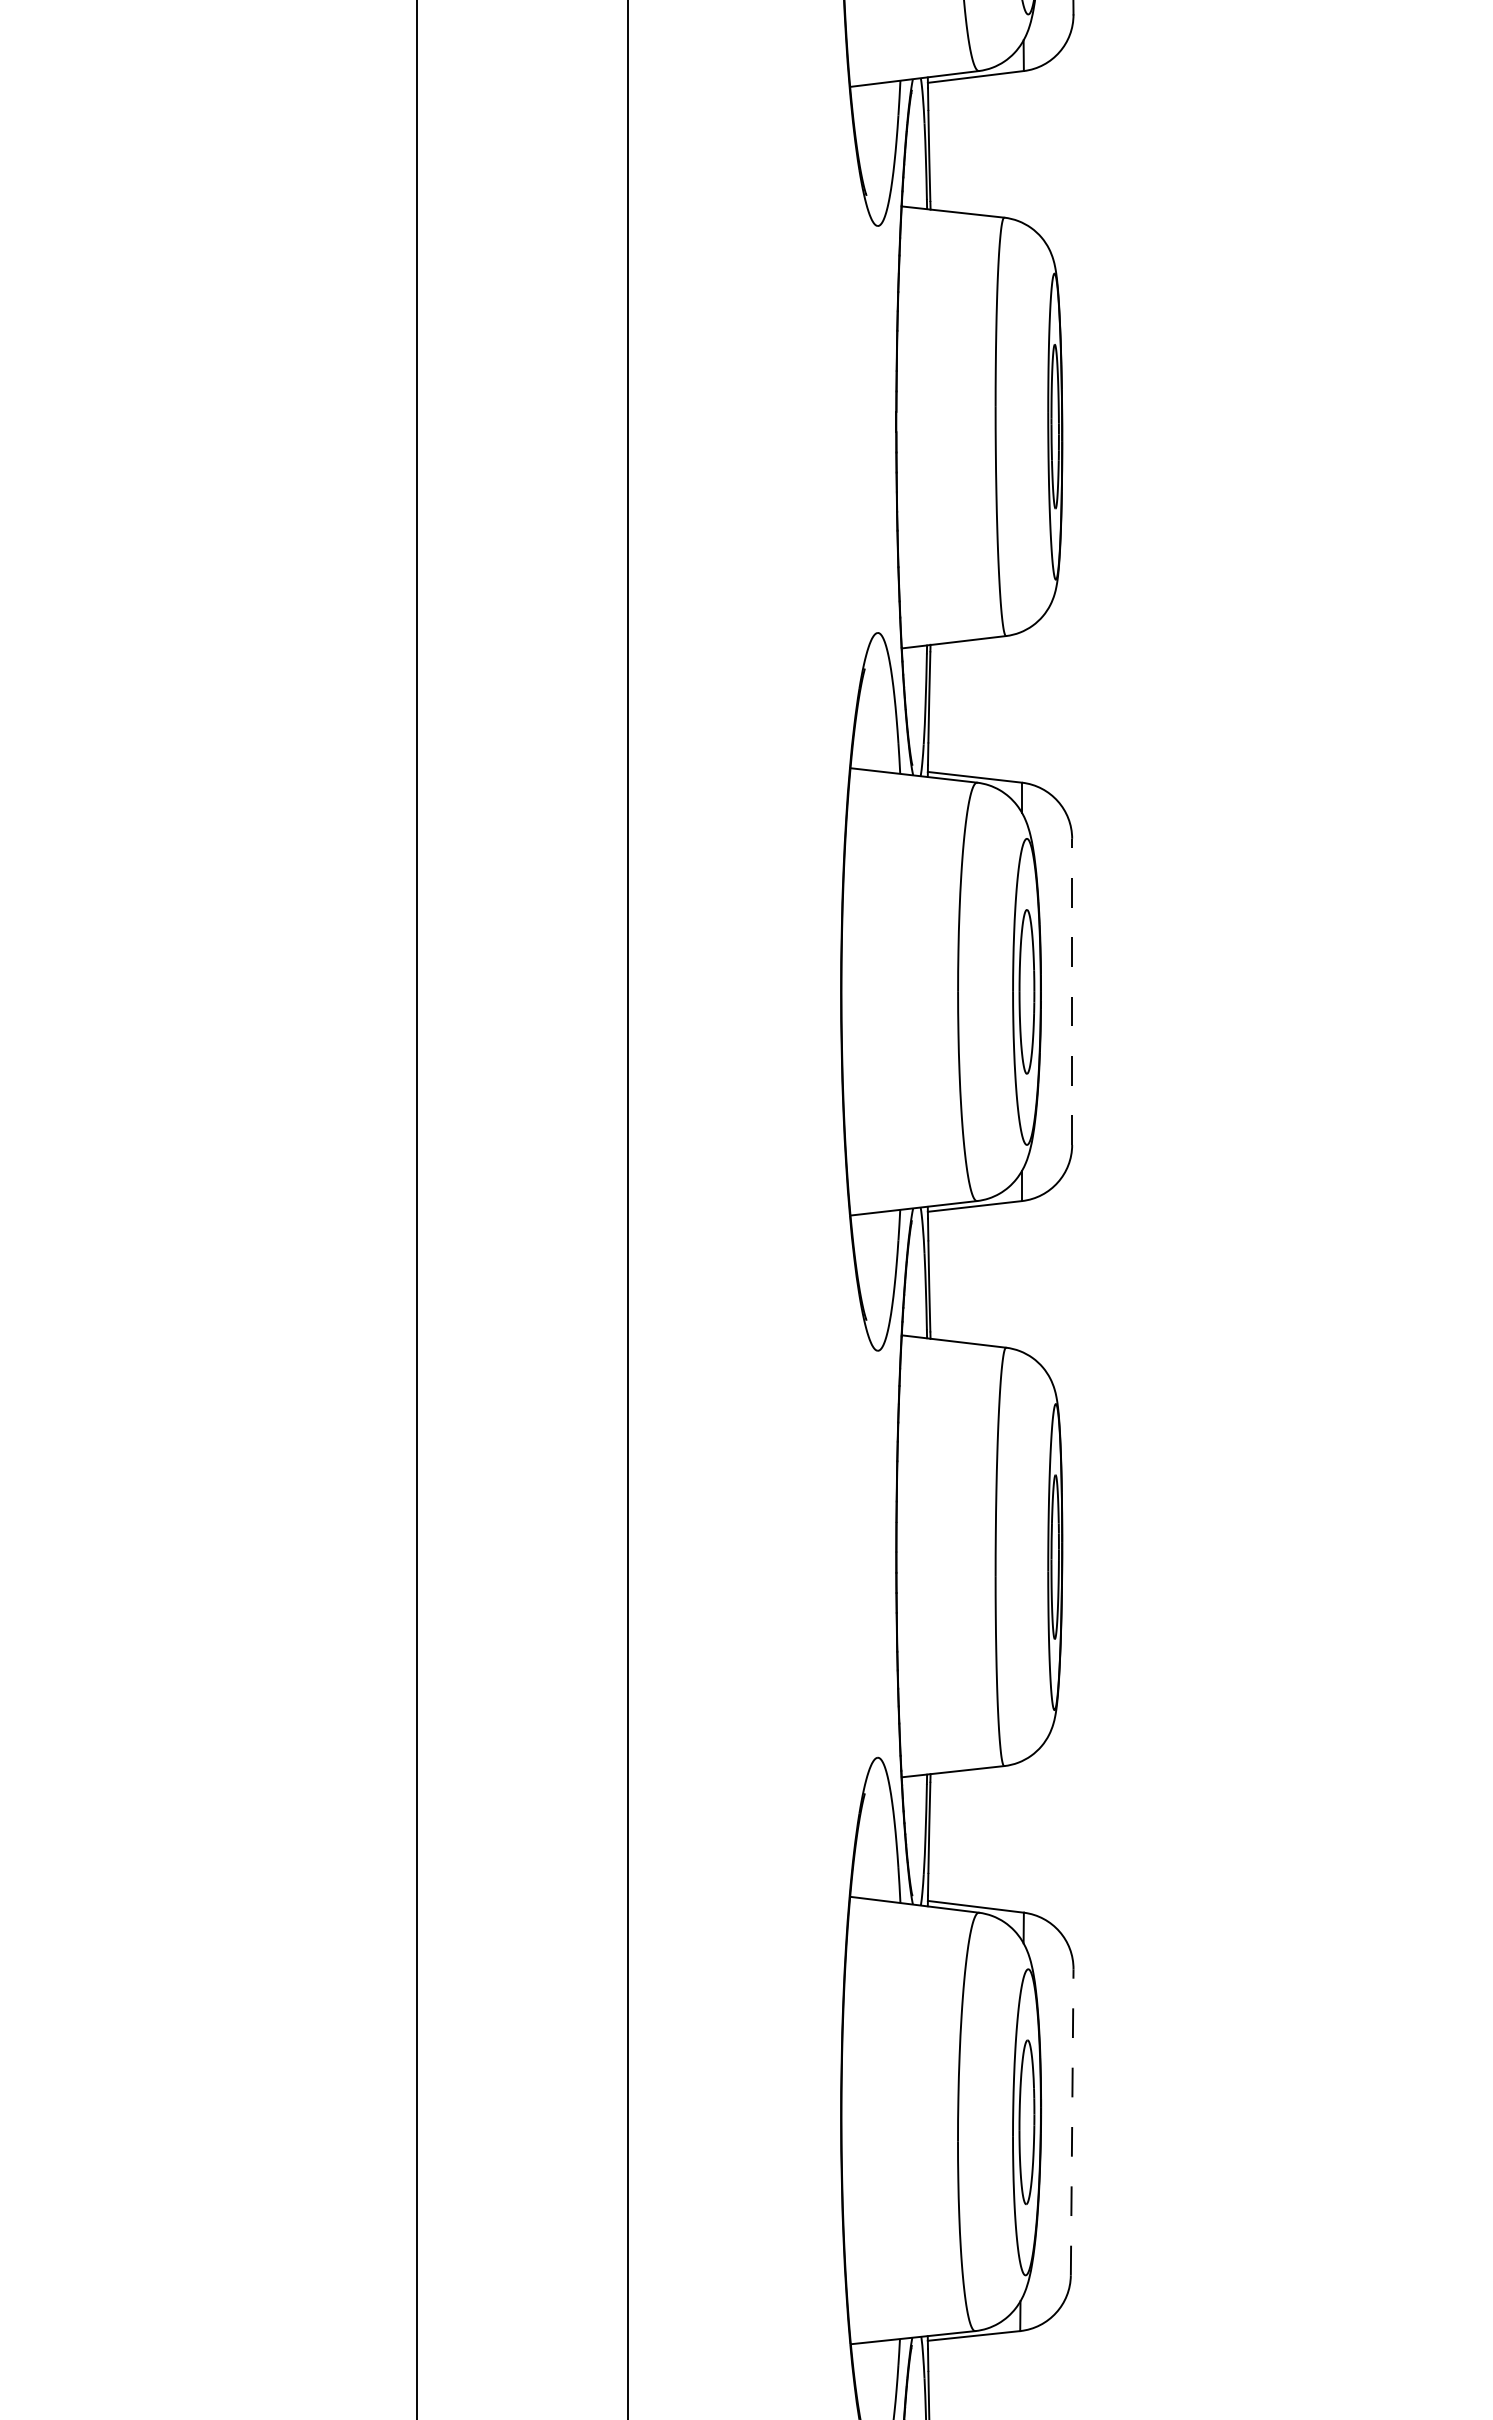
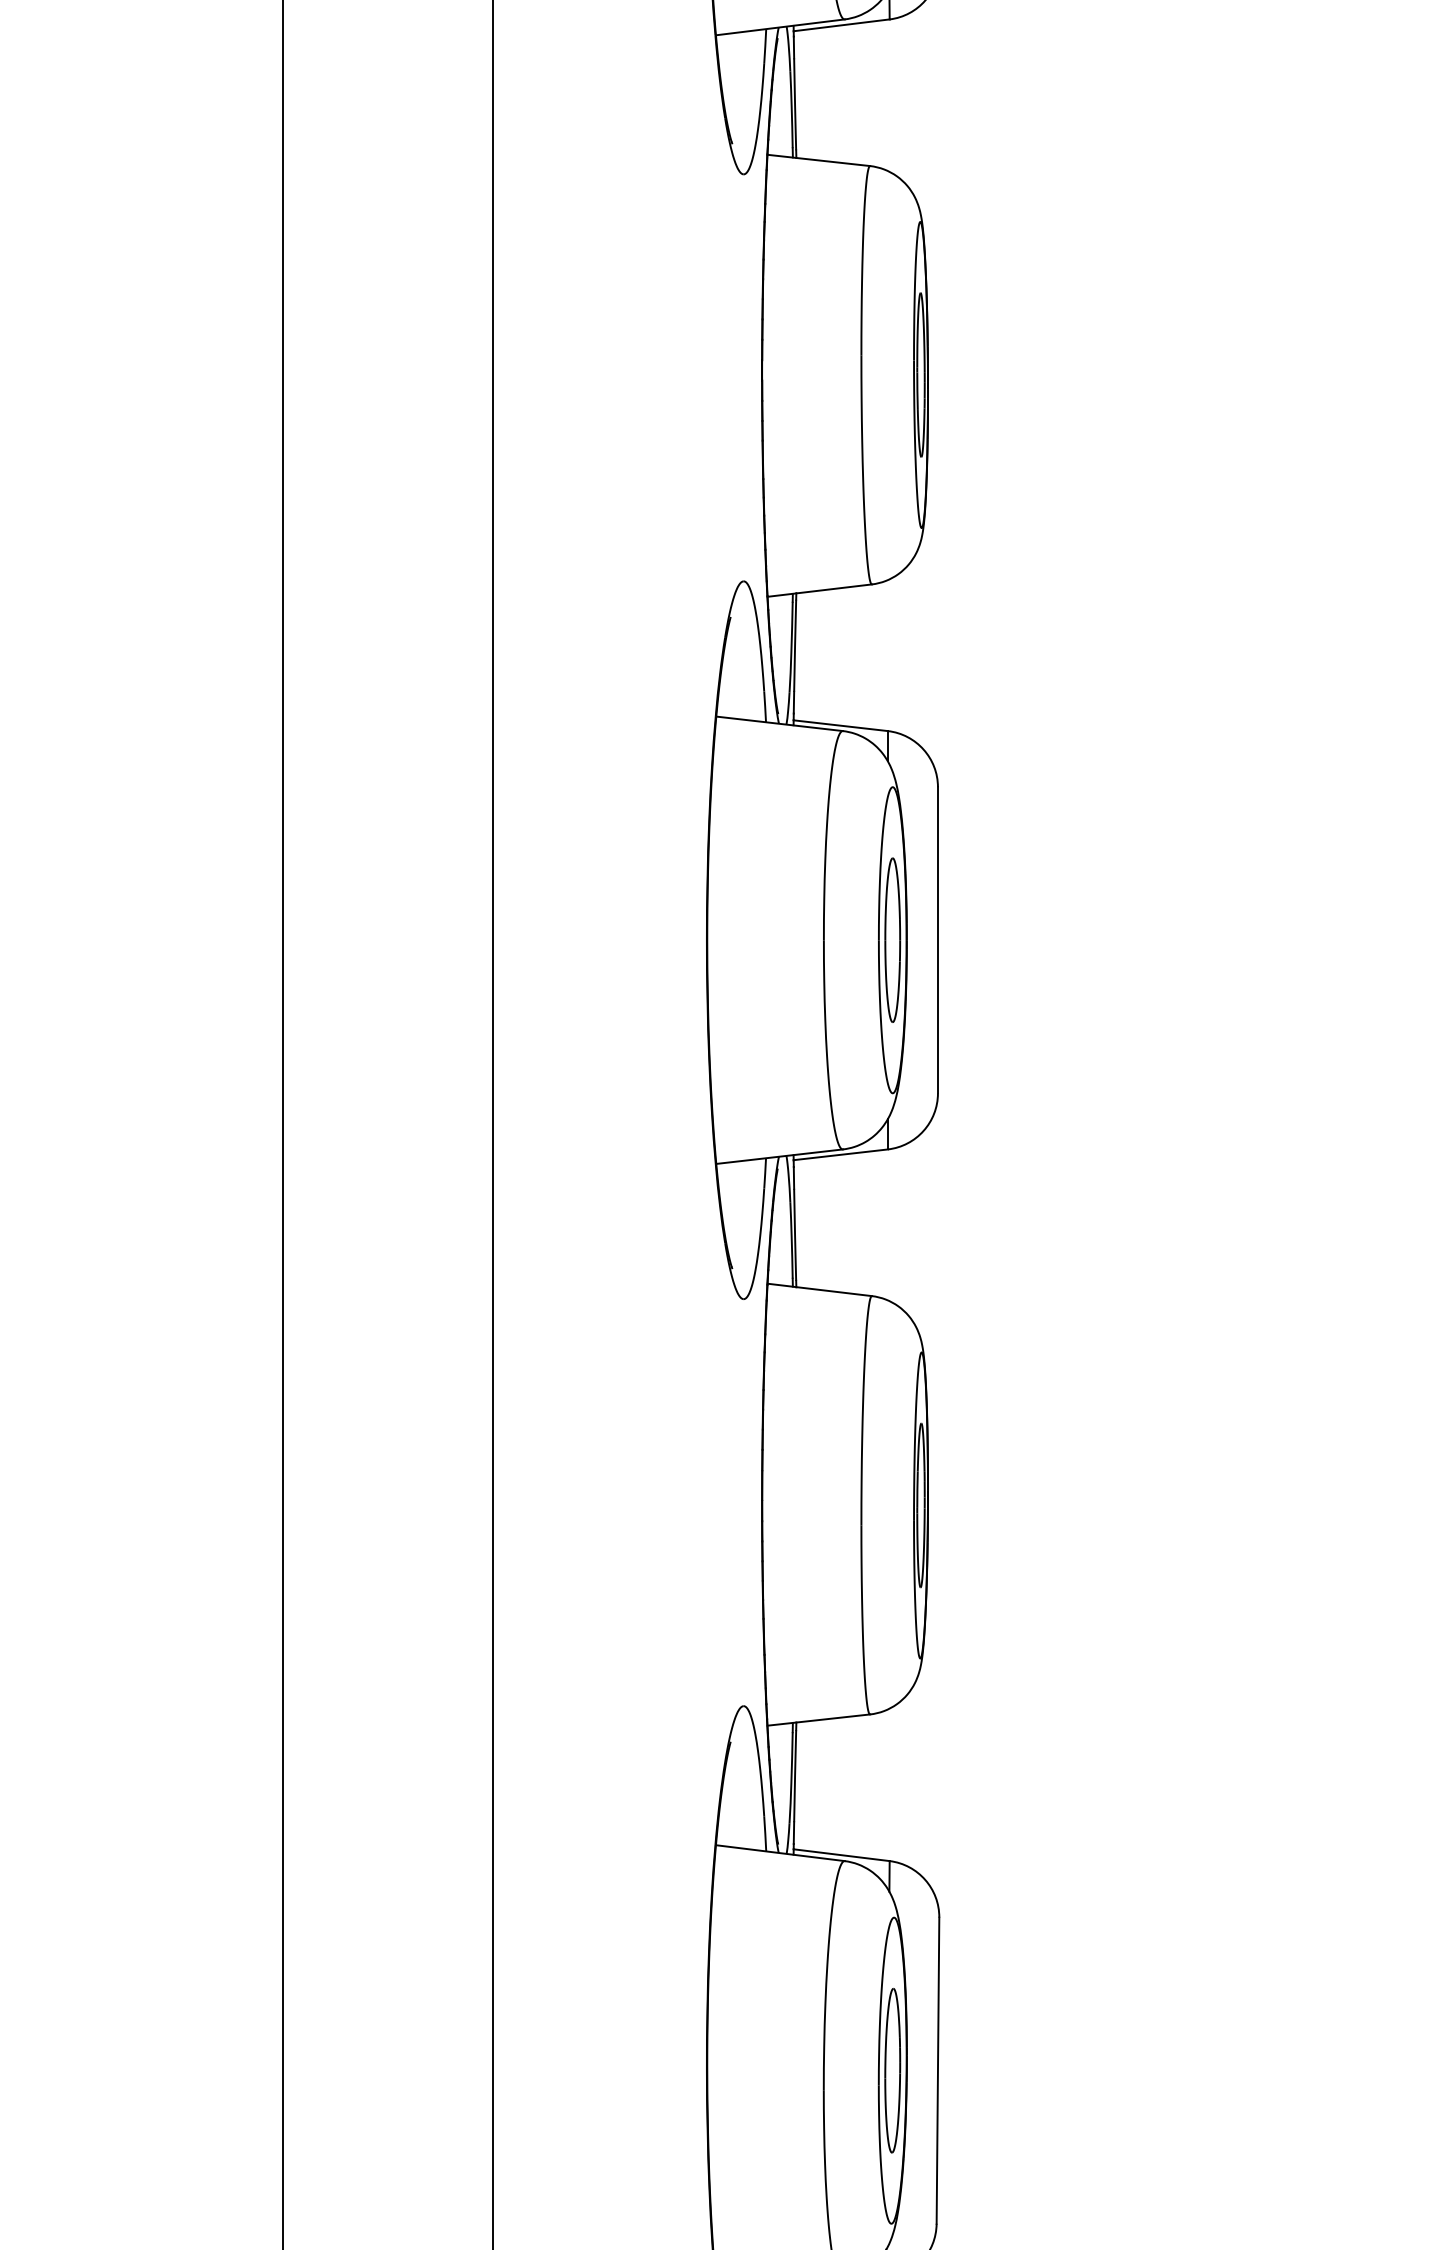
line: (1072, 991) -> (938, 939), dashed -> solid
line: (1072, 2121) -> (938, 2069), dashed -> solid

